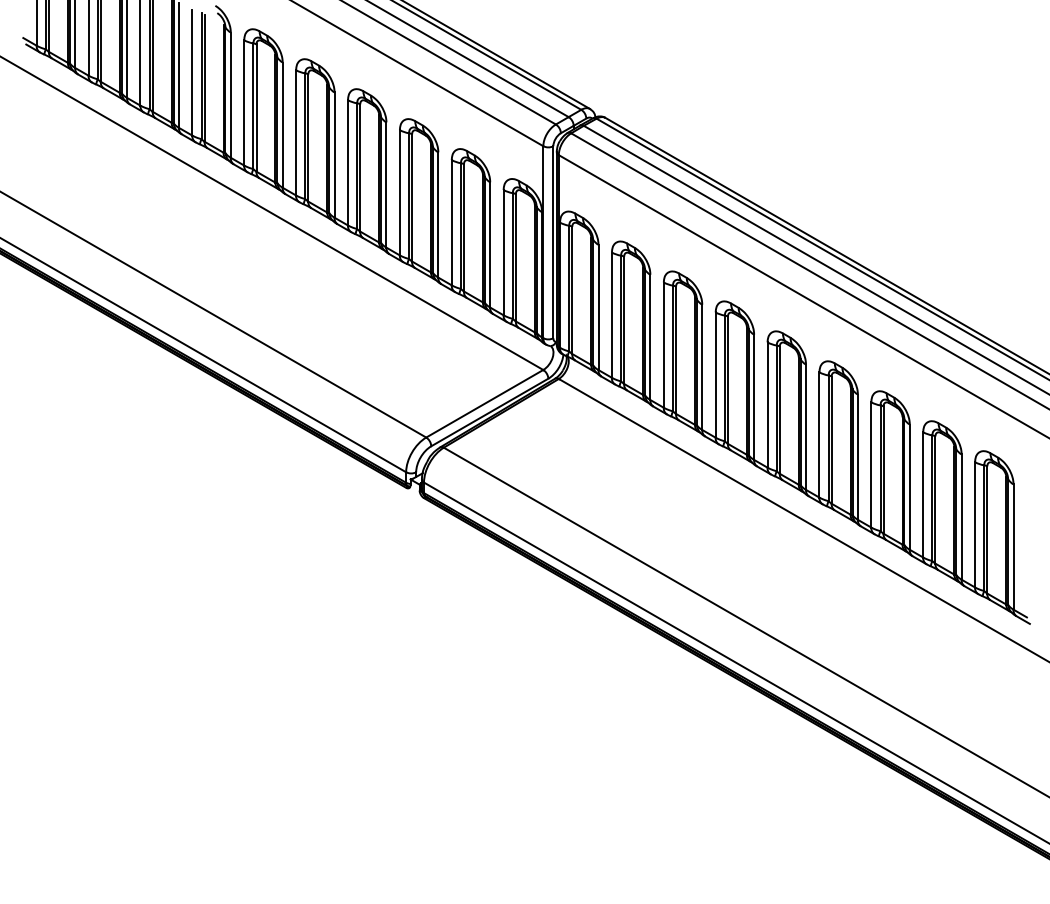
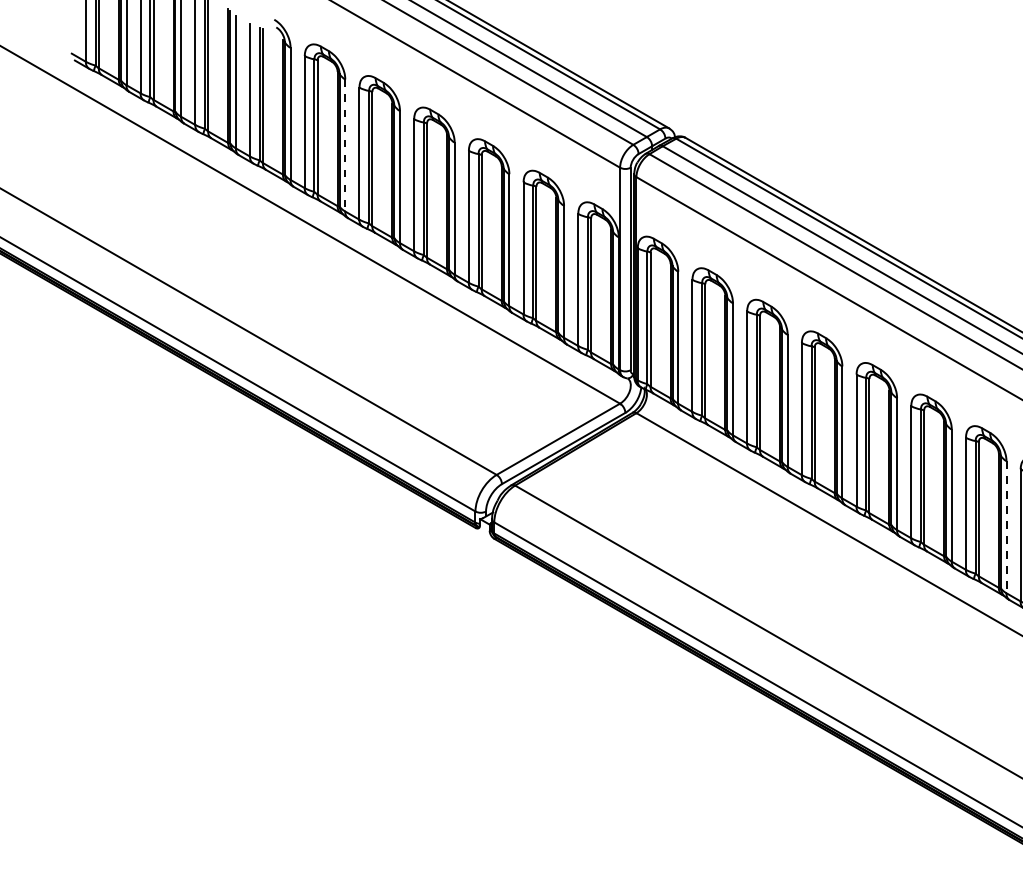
line: (282, 125) -> (345, 145), solid -> dashed
line: (909, 487) -> (1006, 527), solid -> dashed

